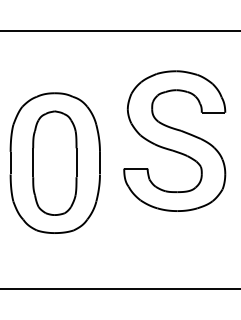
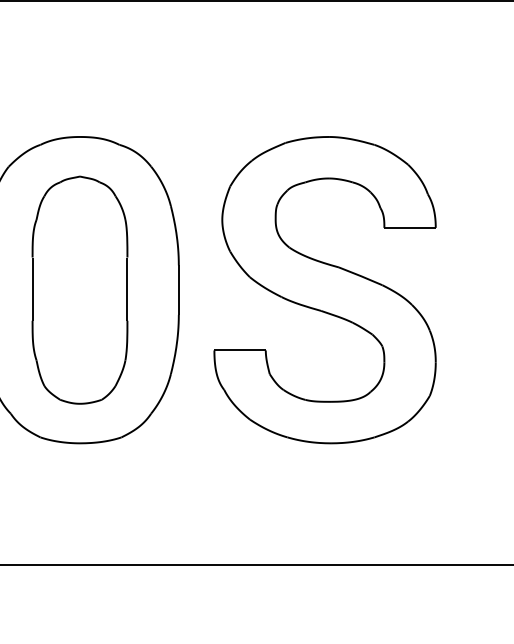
part: (174, 140) -> (324, 288), moved

